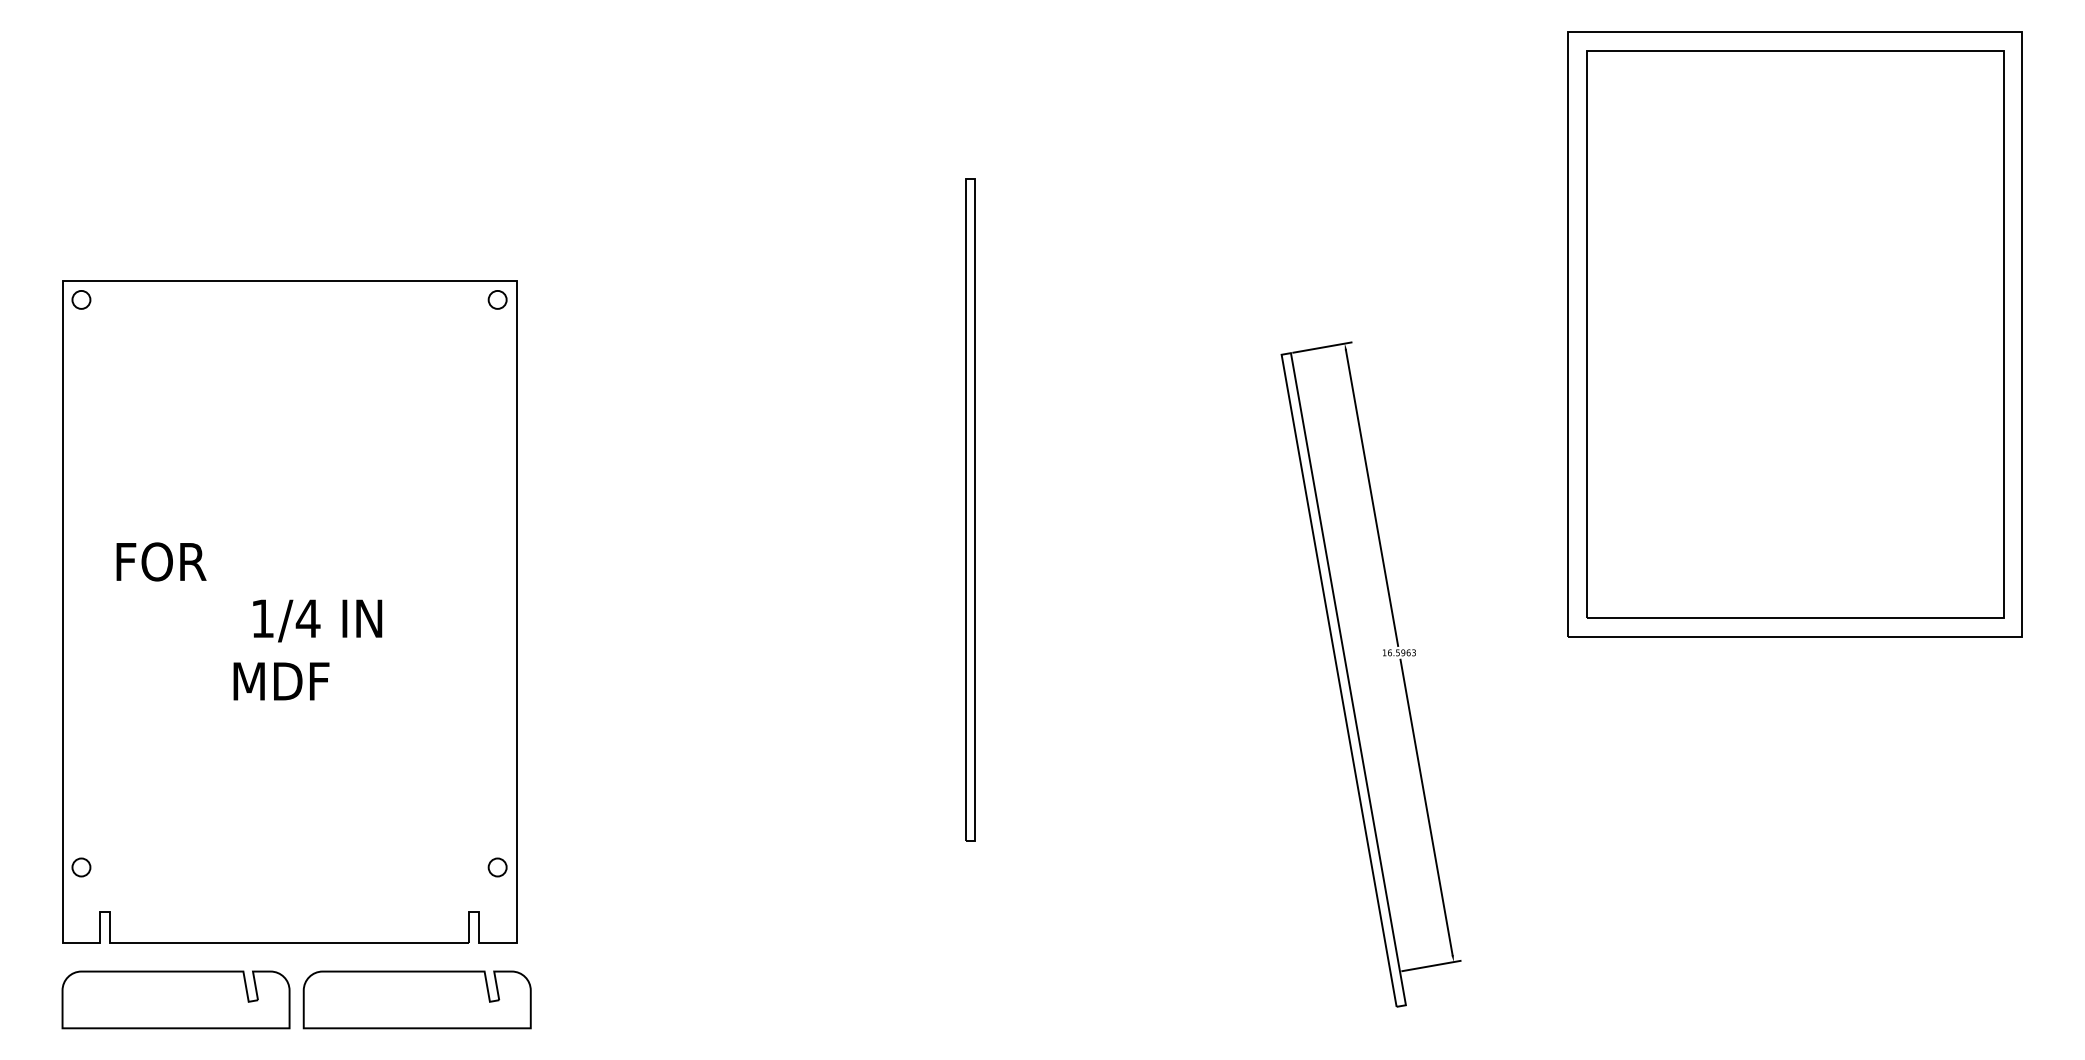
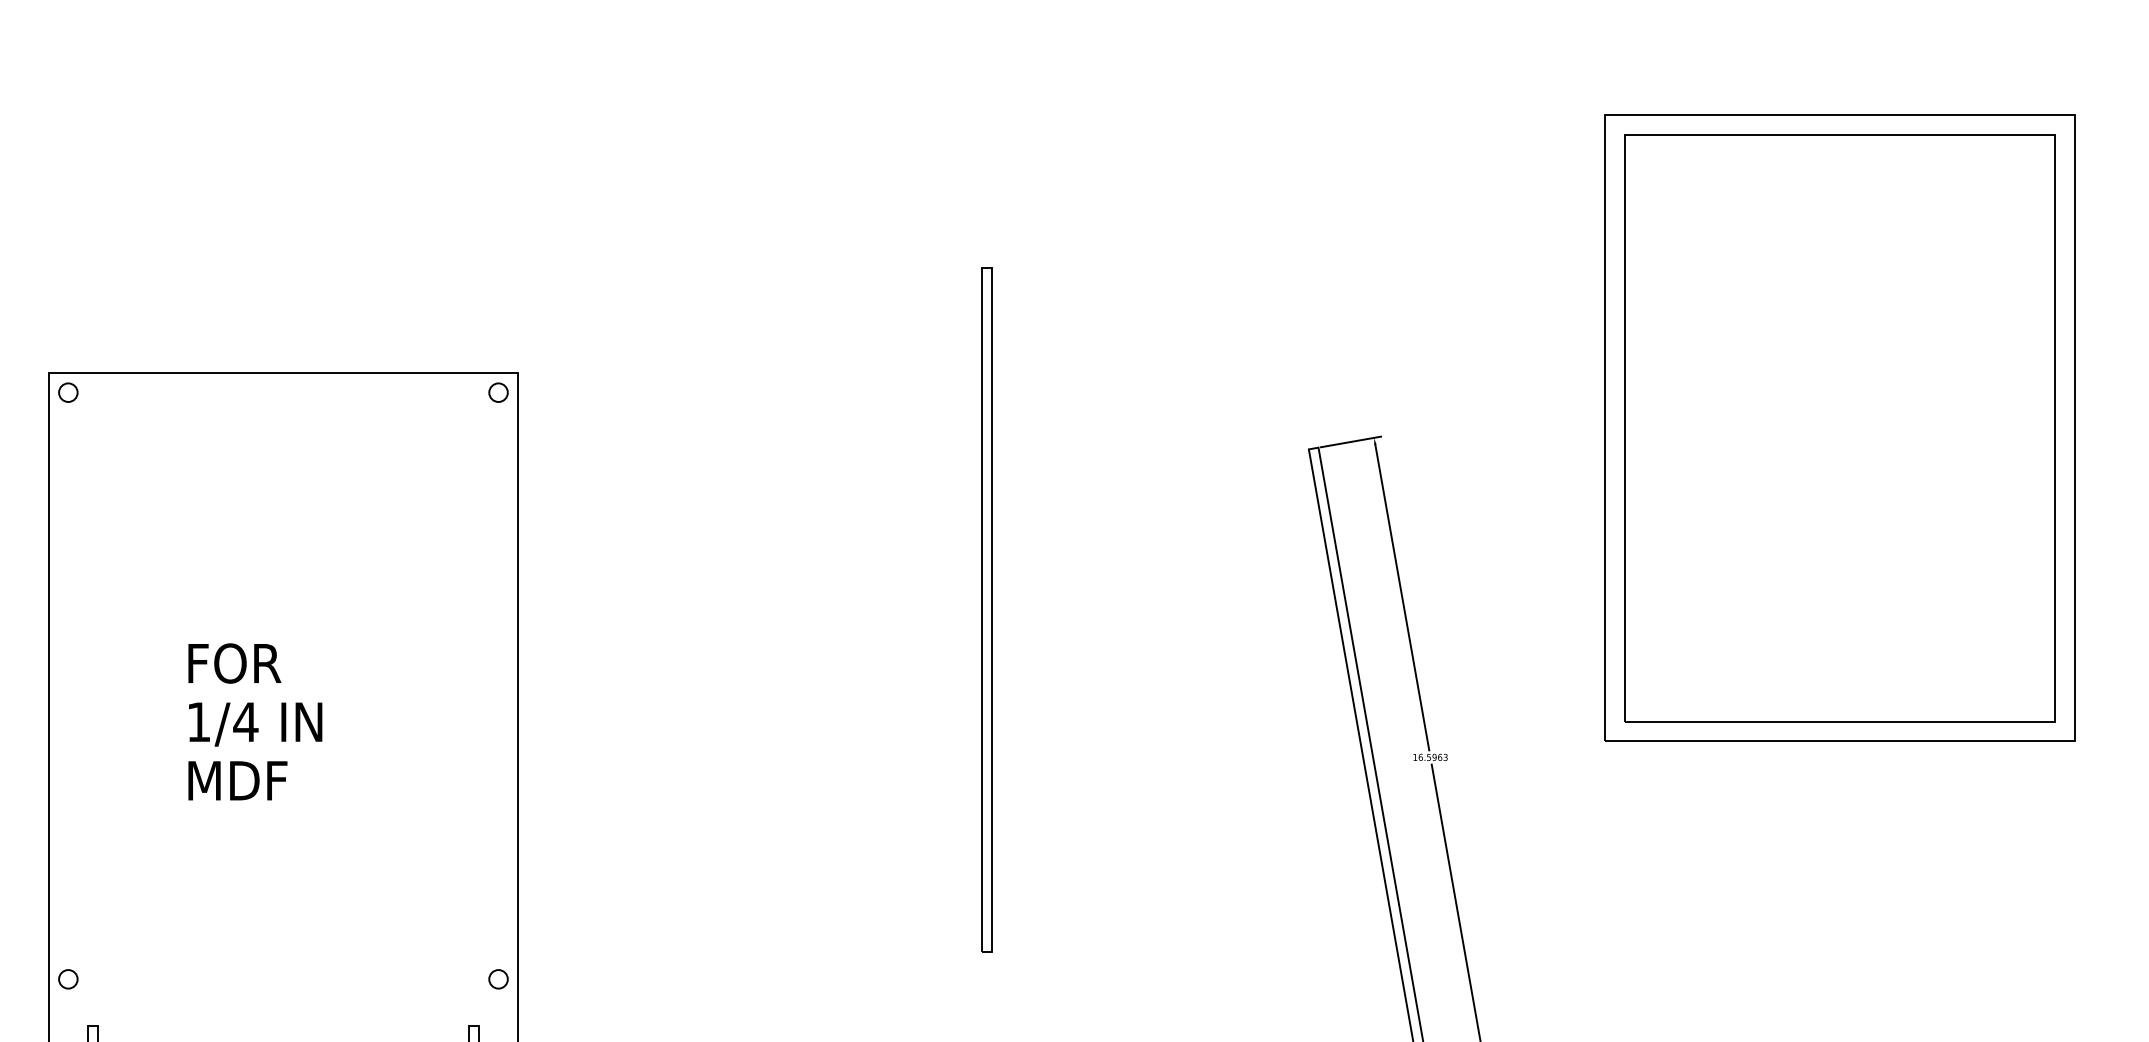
text: (161, 561) -> (234, 663), moved
text: (317, 620) -> (255, 724), moved
text: (281, 681) -> (237, 780), moved

